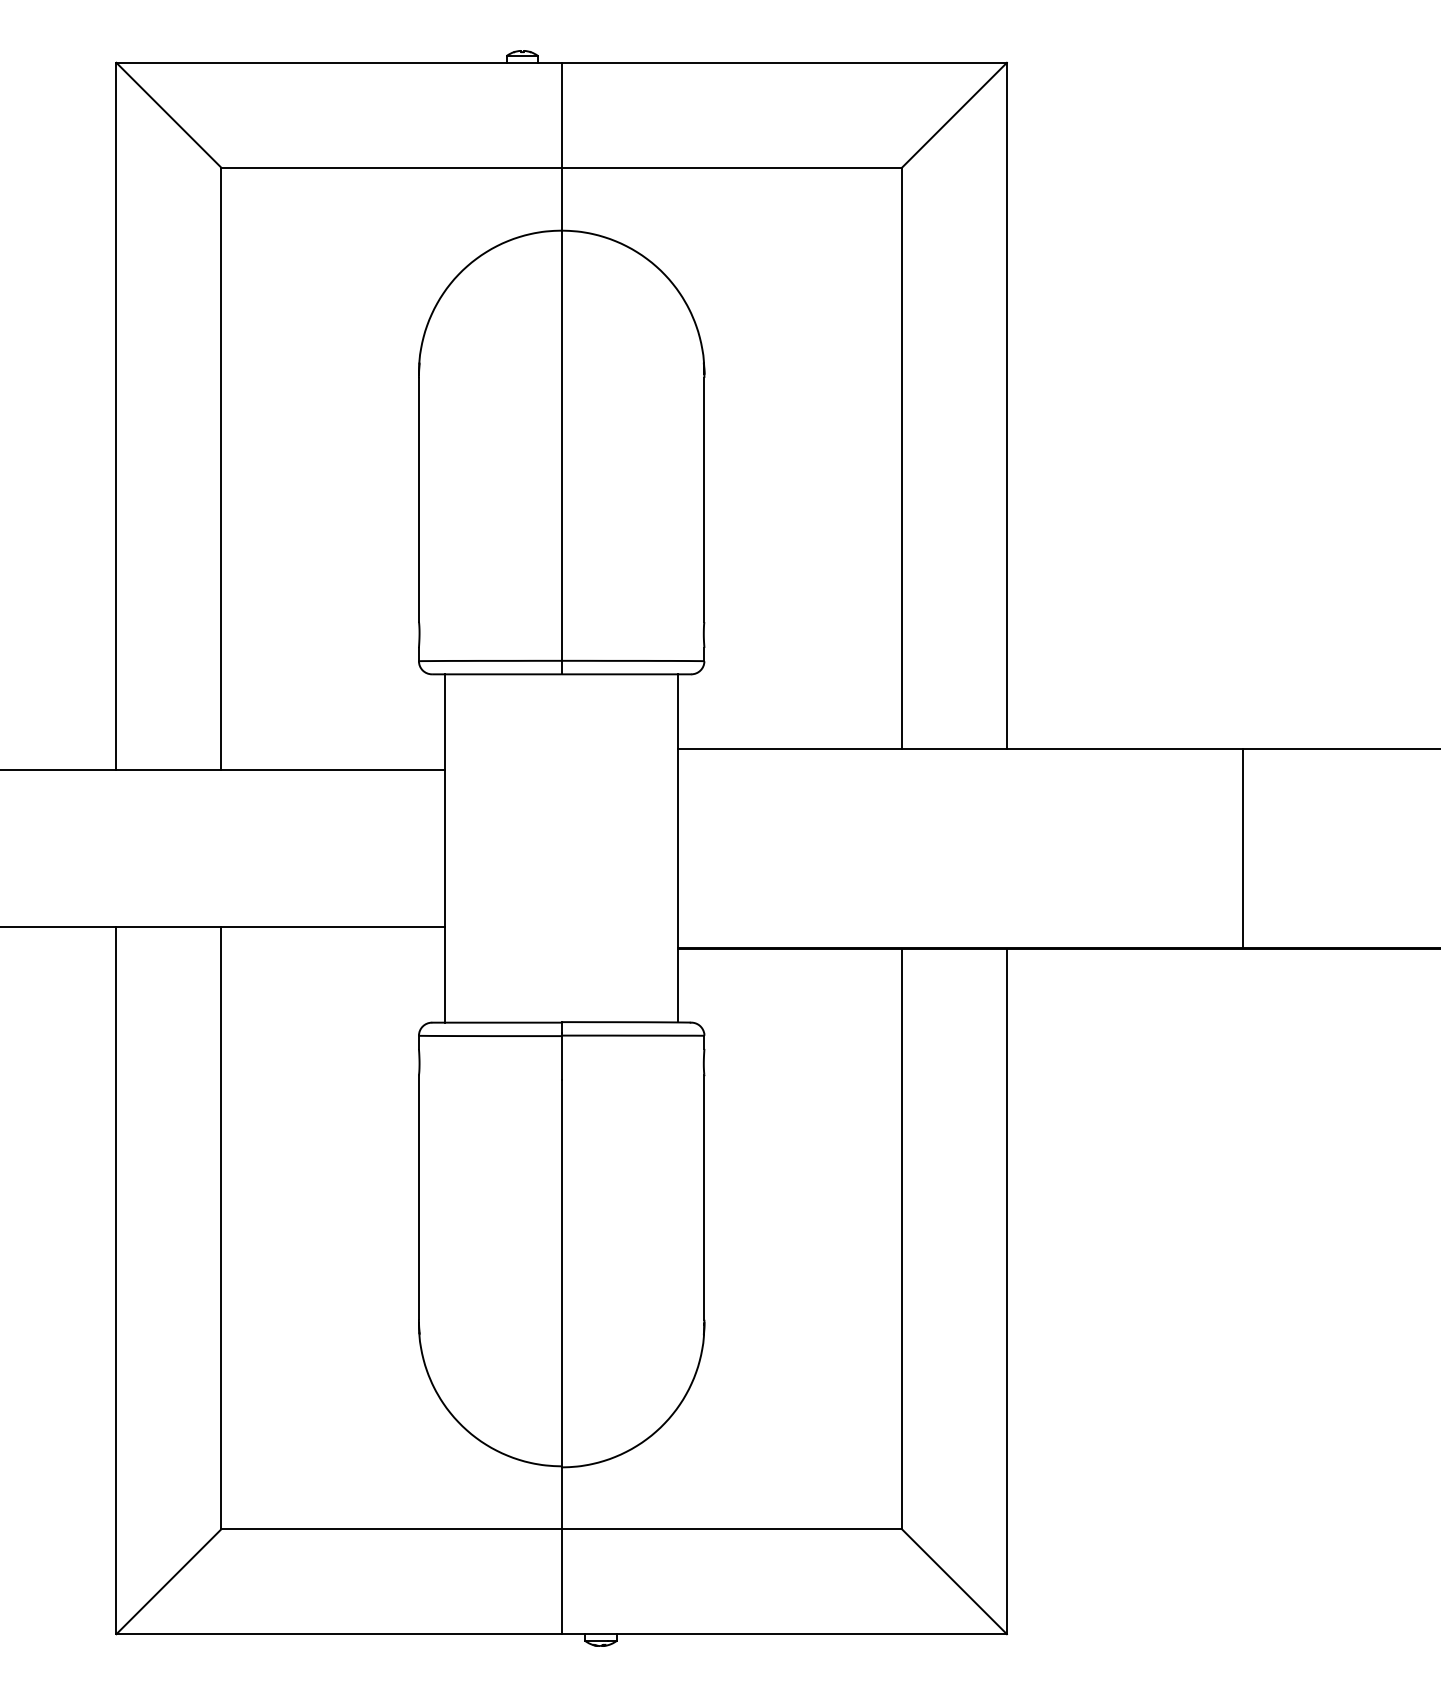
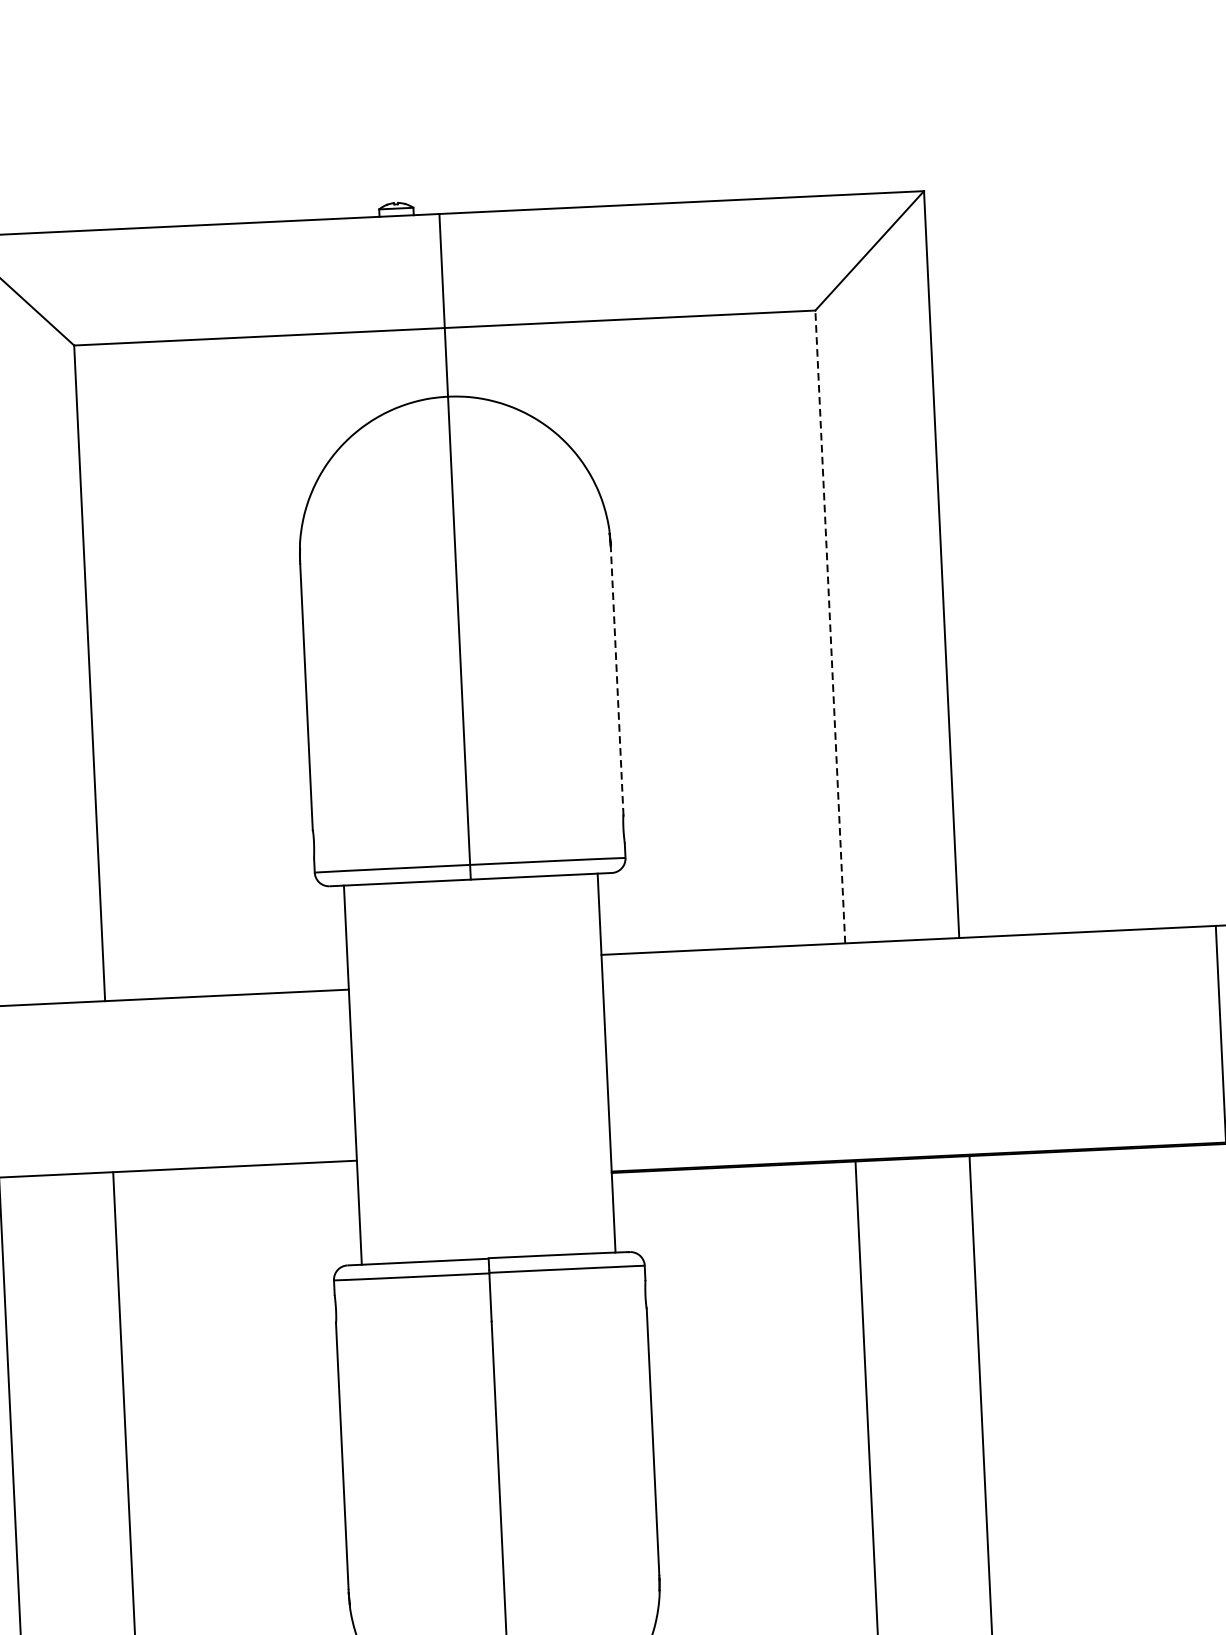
line: (902, 458) -> (830, 627), solid -> dashed
line: (704, 499) -> (617, 681), solid -> dashed

